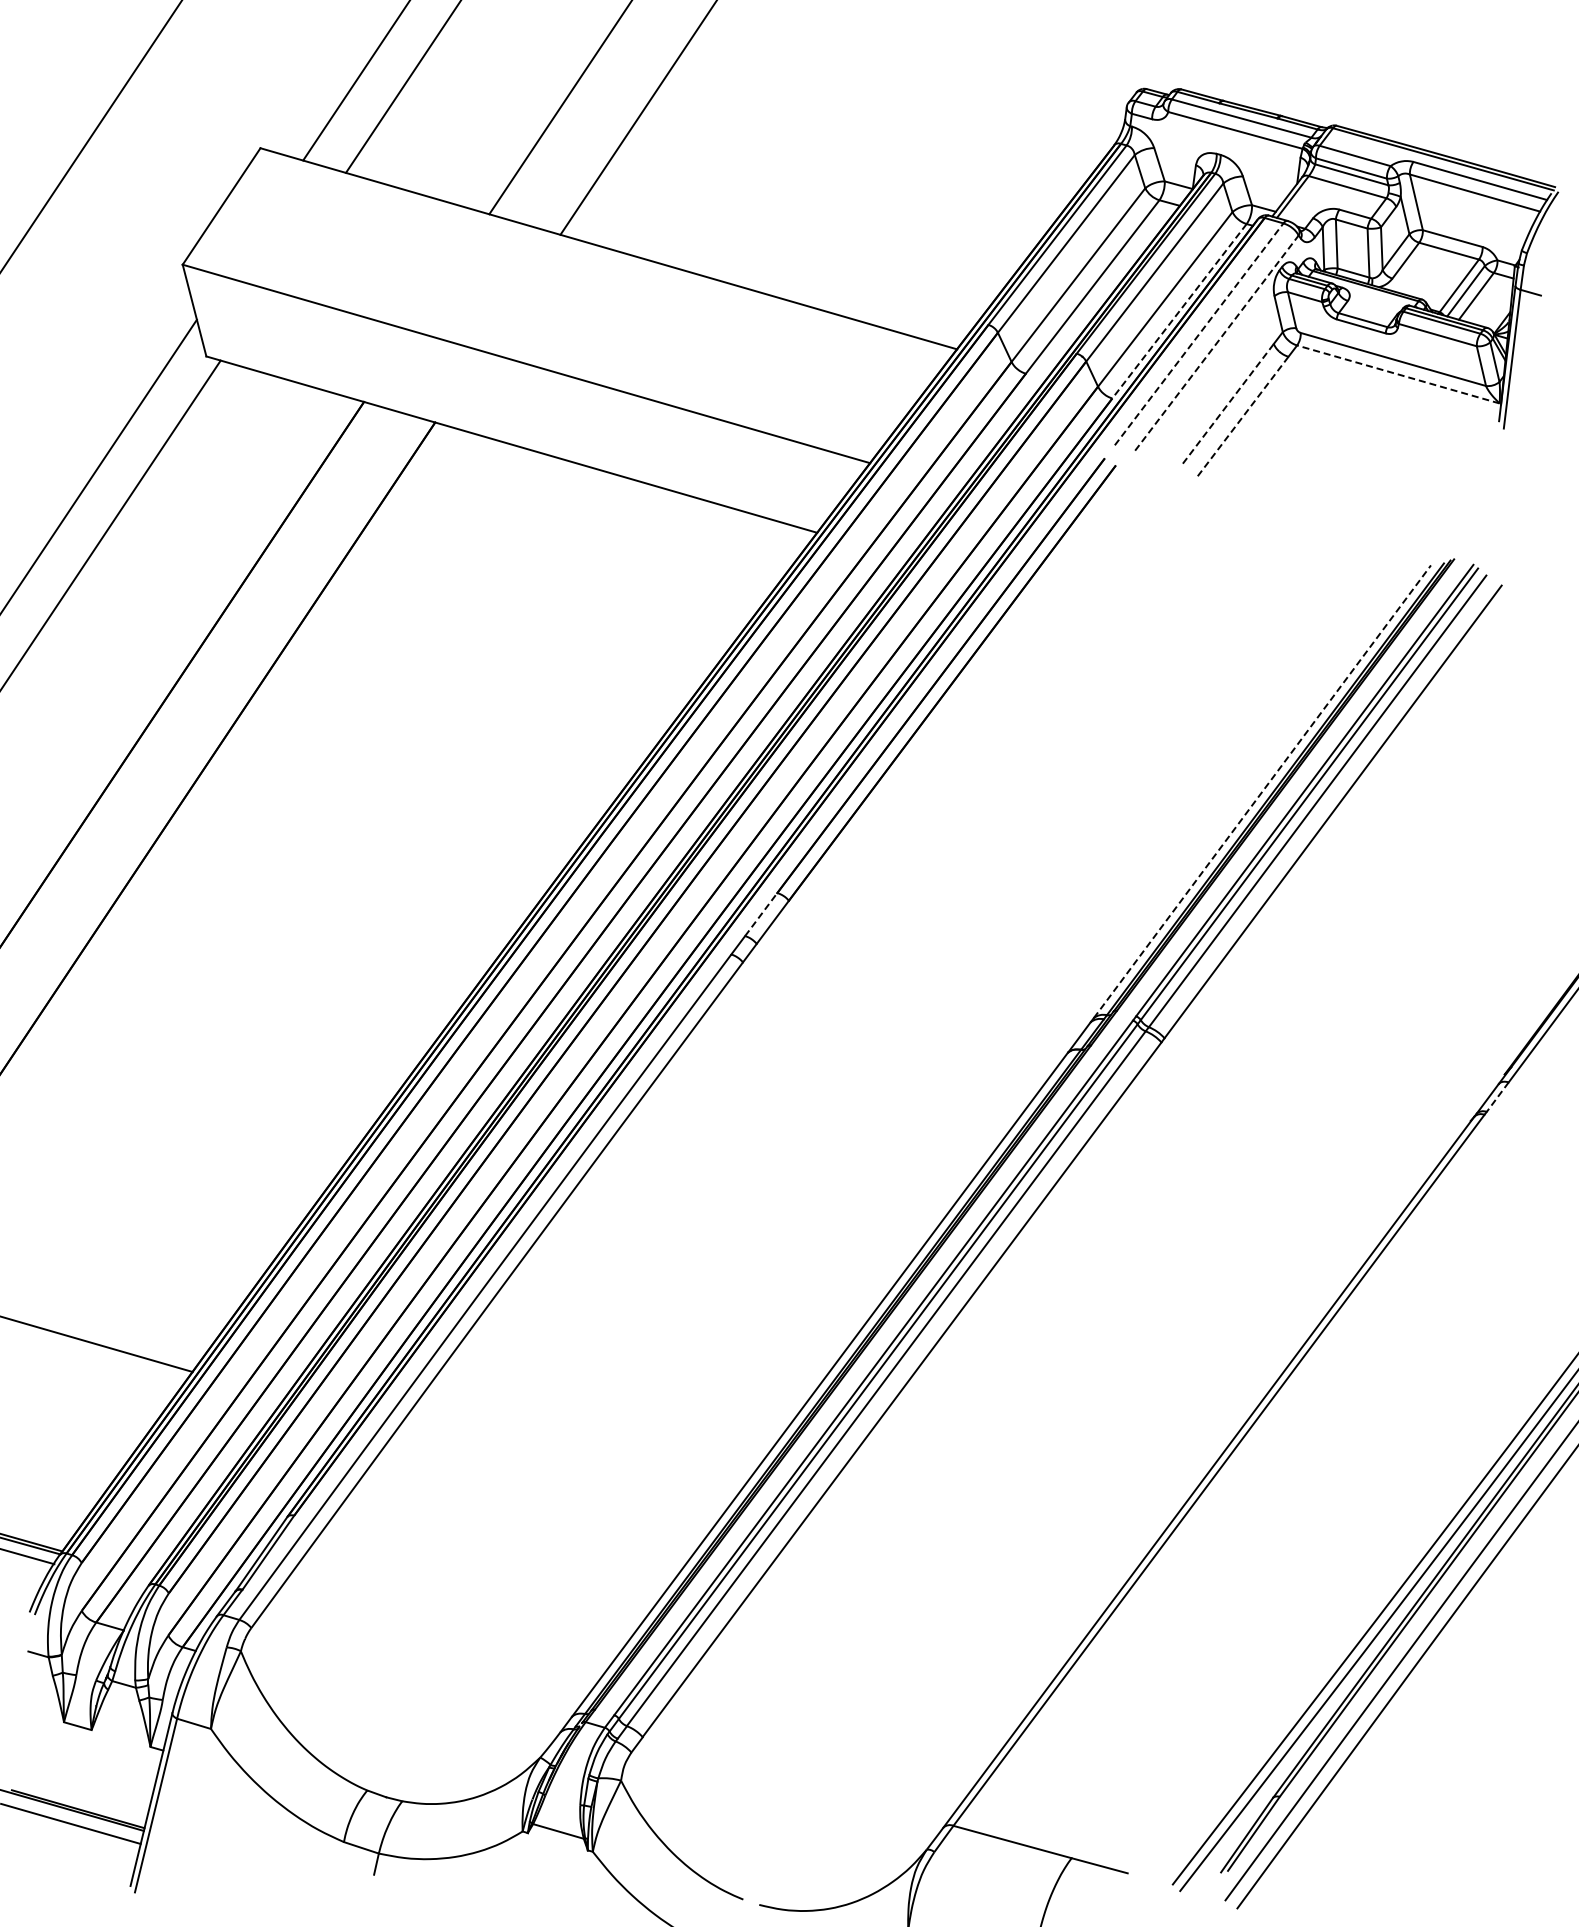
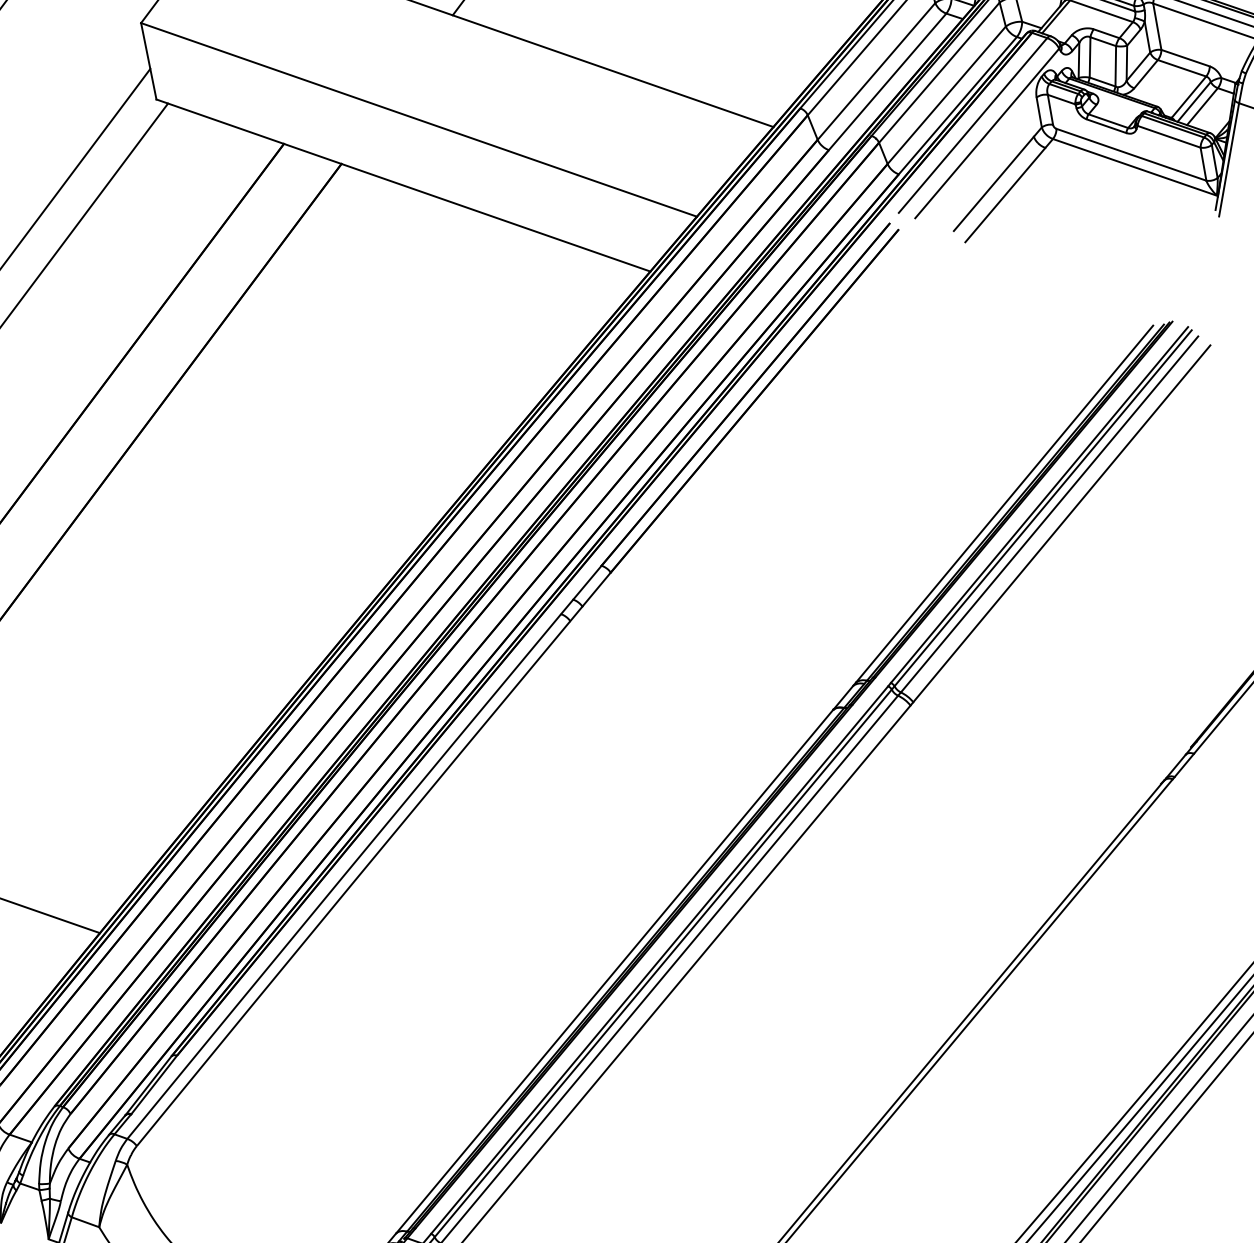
line: (1179, 311) -> (957, 105), dashed -> solid
line: (1199, 333) -> (973, 124), dashed -> solid
line: (1217, 342) -> (987, 133), dashed -> solid
line: (1397, 374) -> (1134, 167), dashed -> solid
line: (1228, 403) -> (994, 183), dashed -> solid
line: (1242, 417) -> (1004, 195), dashed -> solid
line: (1262, 791) -> (1004, 503), dashed -> solid
line: (761, 914) -> (587, 582), dashed -> solid
line: (1497, 1097) -> (1184, 765), dashed -> solid

